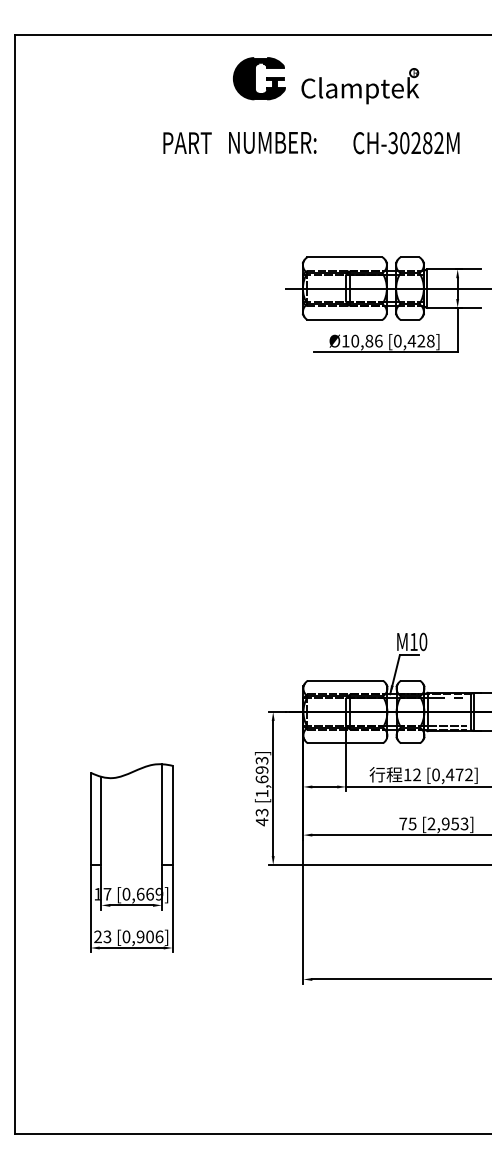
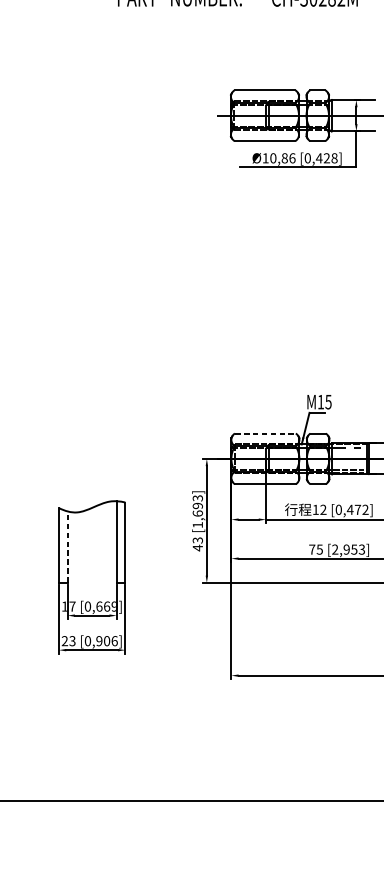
text: (423, 641) -> (328, 401), M10 -> M15
line: (345, 680) -> (265, 433), solid -> dashed
line: (101, 820) -> (67, 546), solid -> dashed

